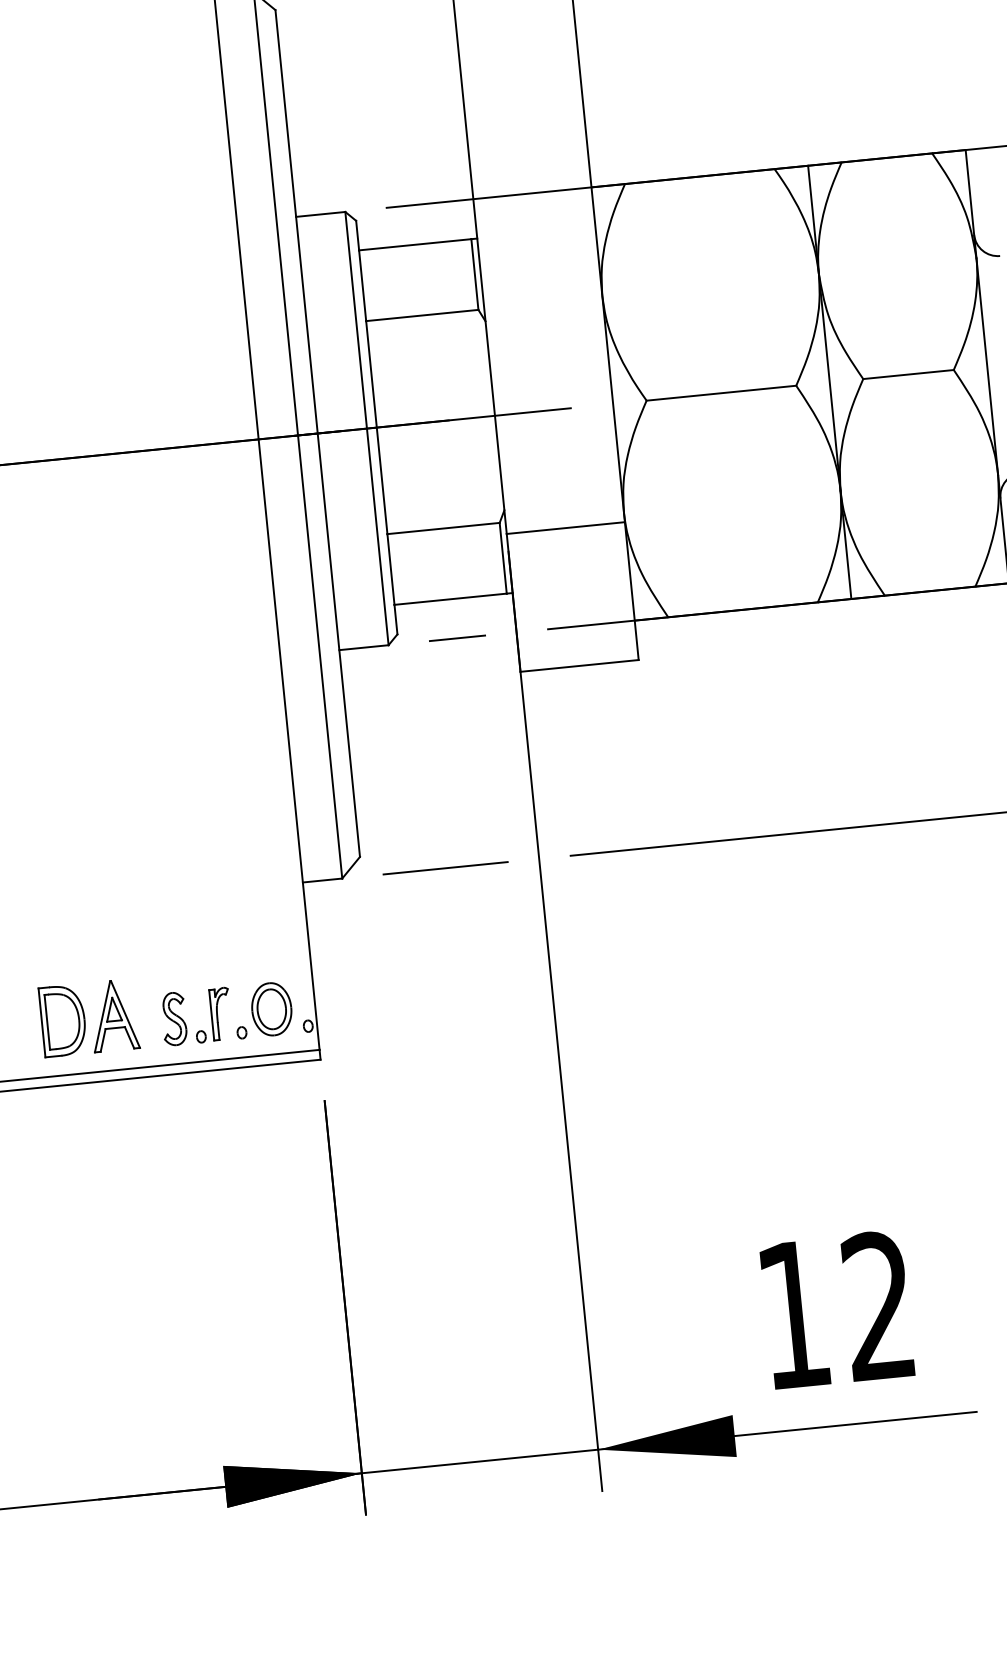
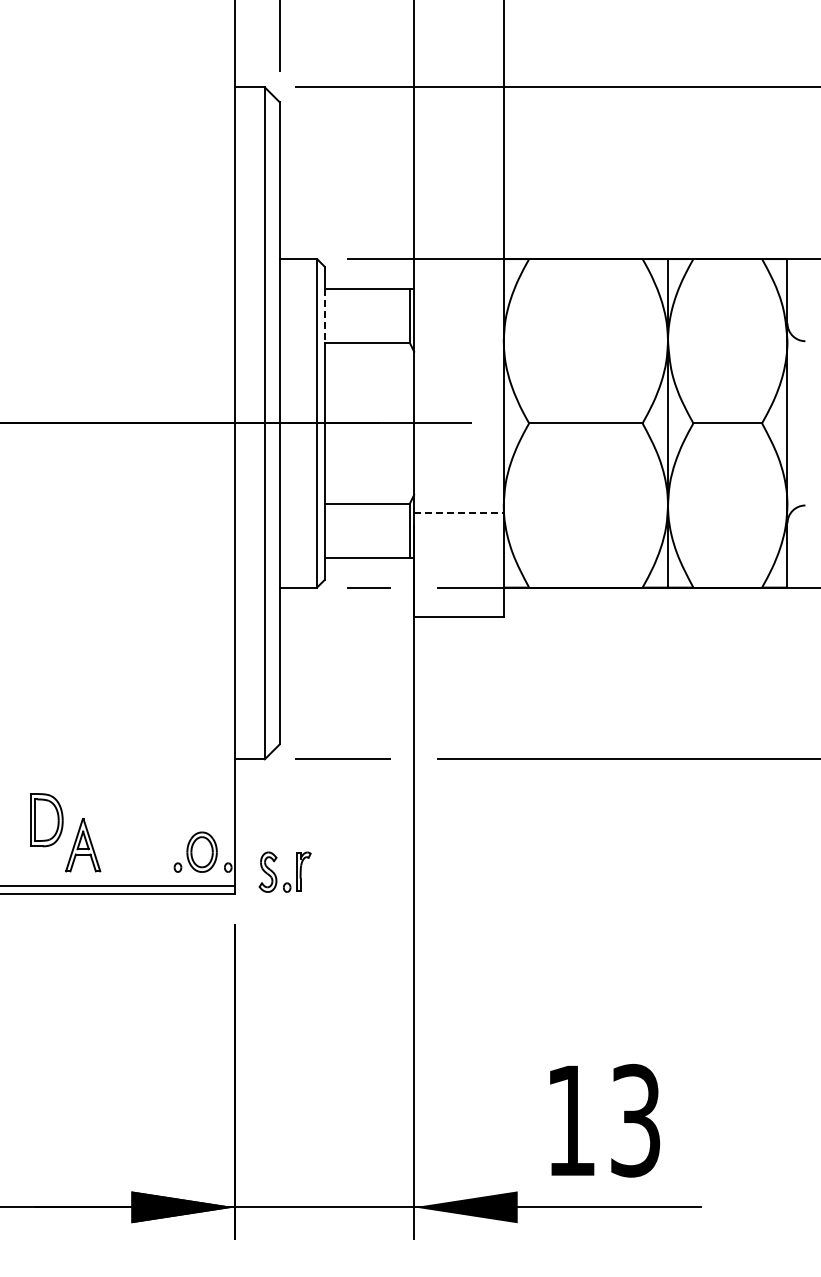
line: (362, 285) -> (324, 315), solid -> dashed
line: (565, 527) -> (458, 512), solid -> dashed
part: (63, 1021) -> (46, 820), moved
part: (185, 1022) -> (276, 875), moved
text: (878, 1306) -> (635, 1120), 12 -> 13

